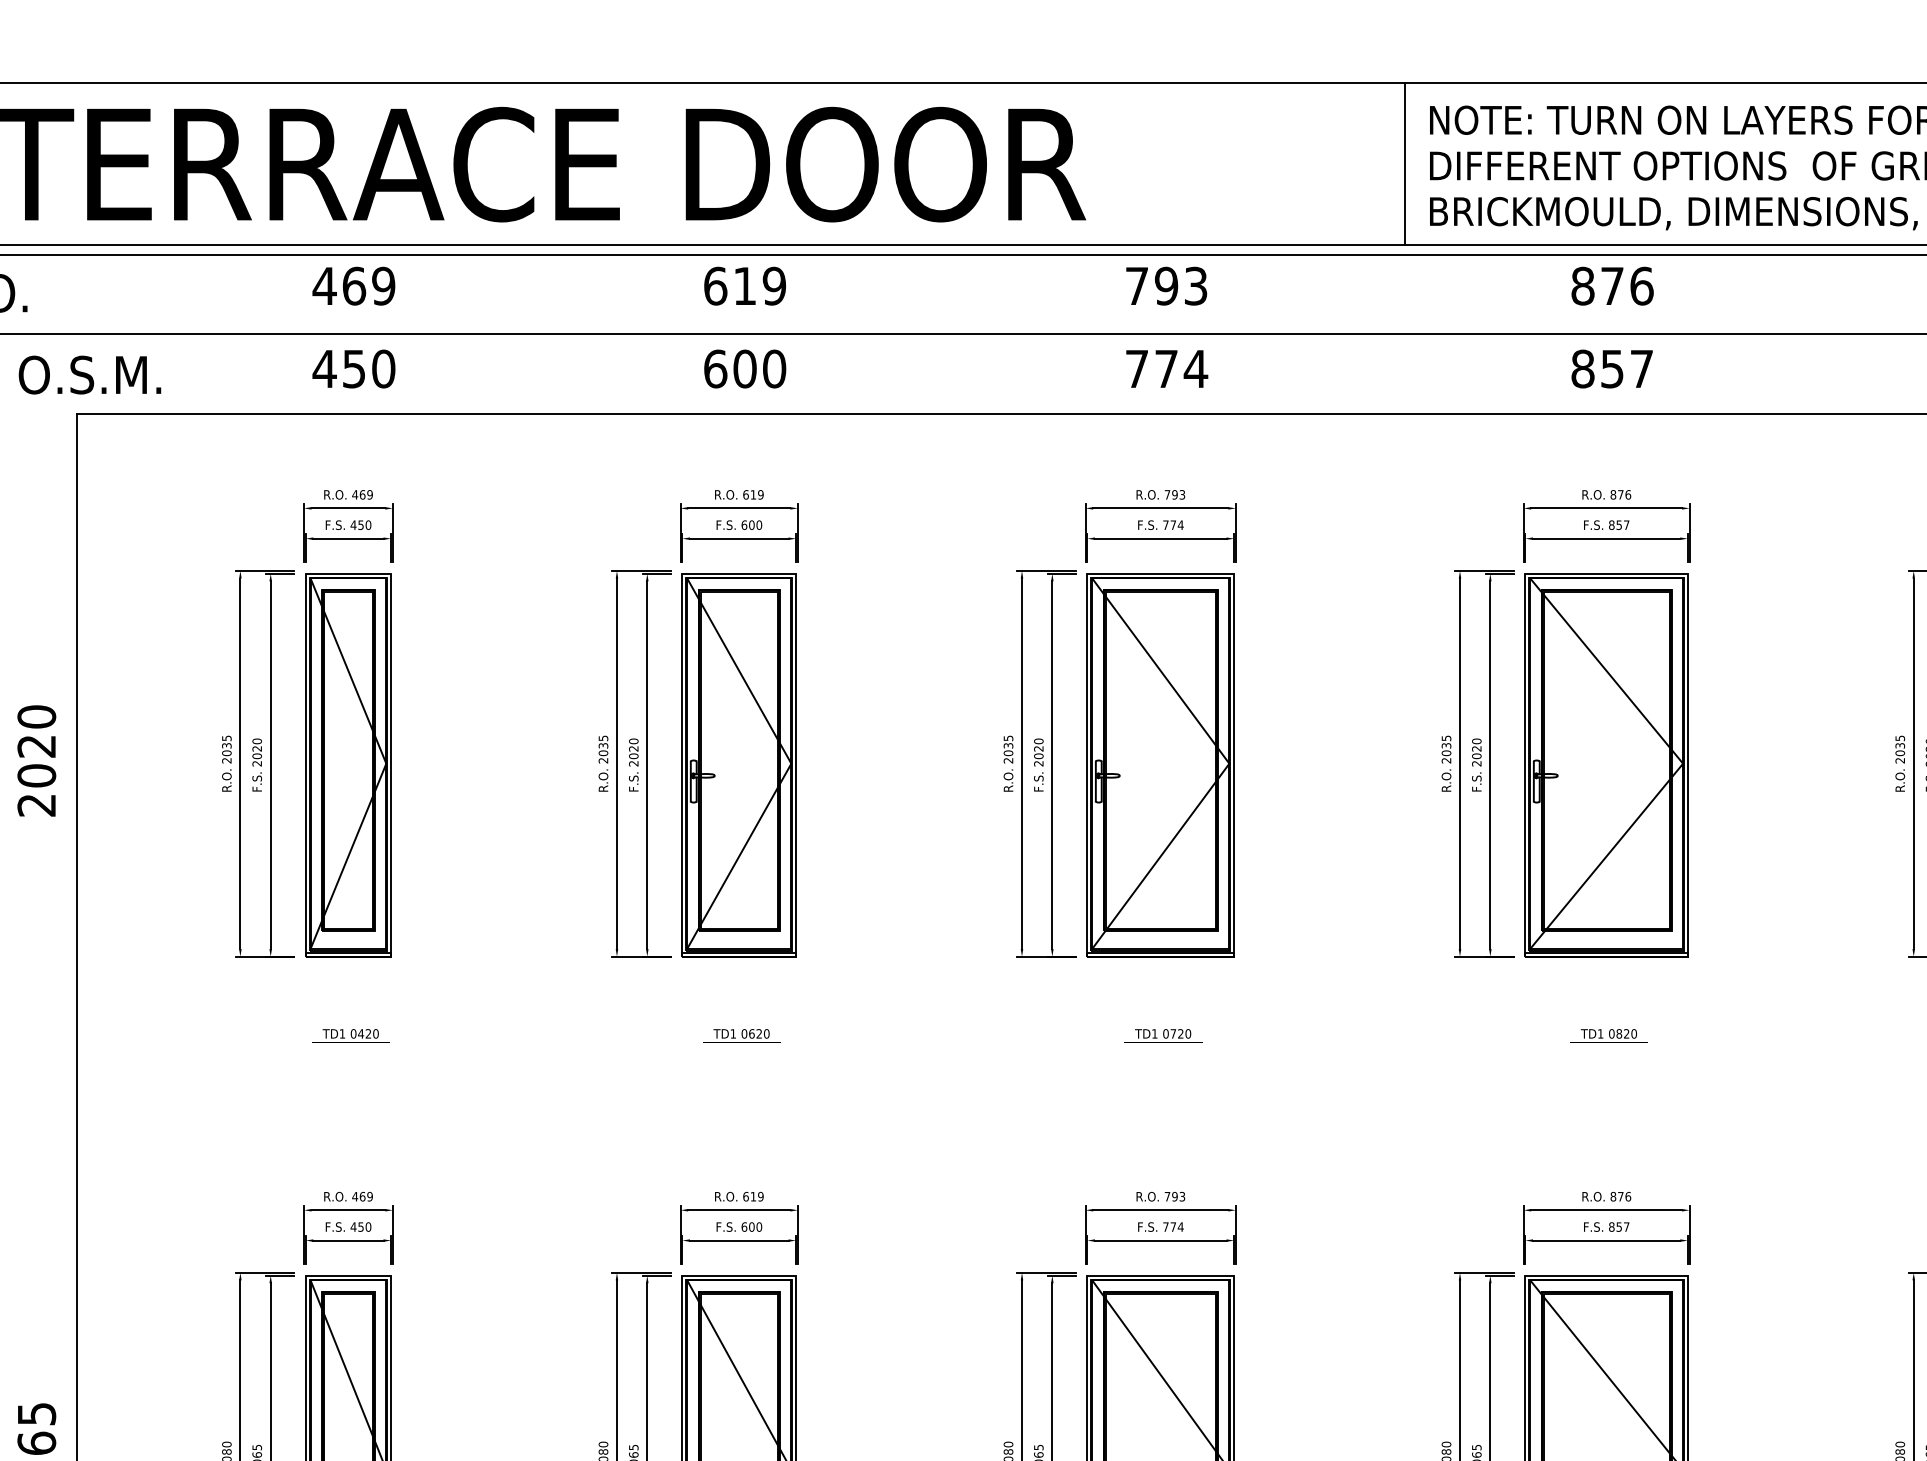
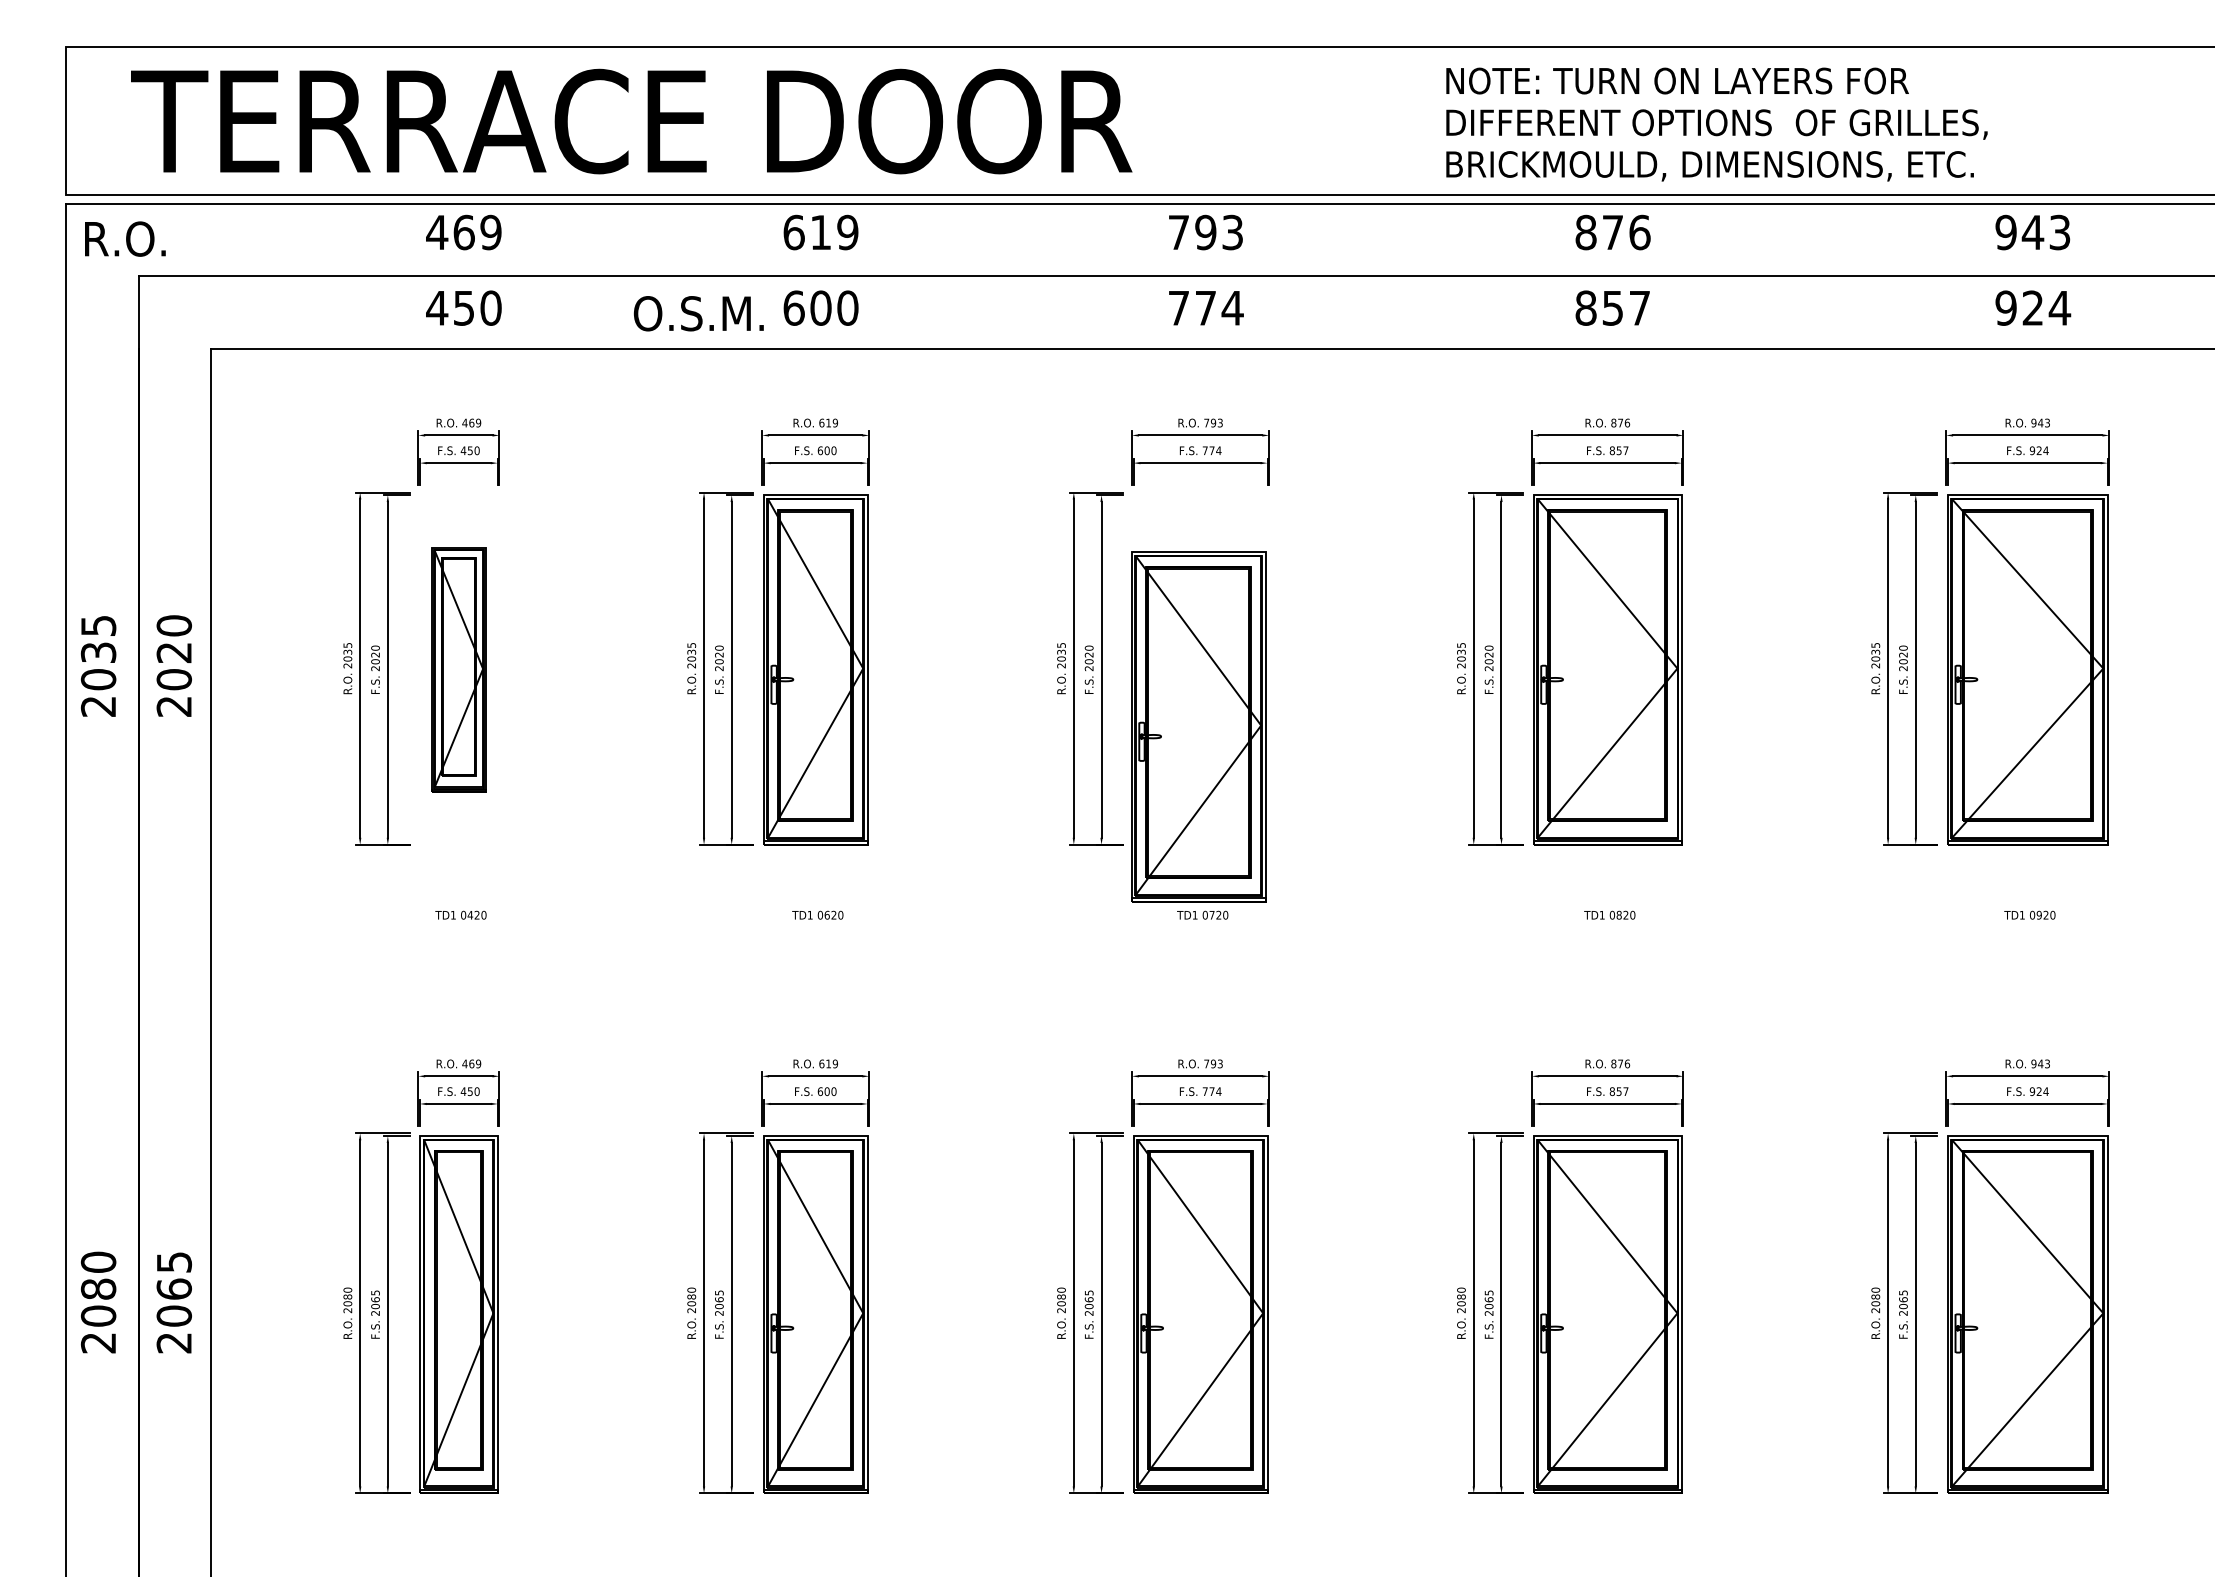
line: (1404, 164) -> (1423, 121), removed
text: (89, 374) -> (698, 313), moved
part: (348, 764) -> (458, 669), size x0.7
part: (1160, 764) -> (1198, 726), moved

